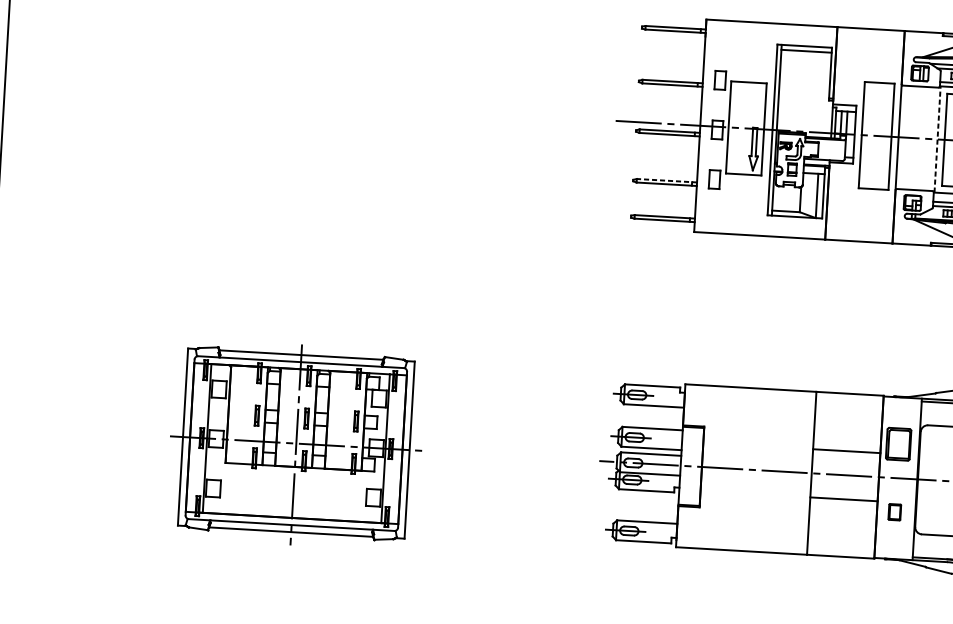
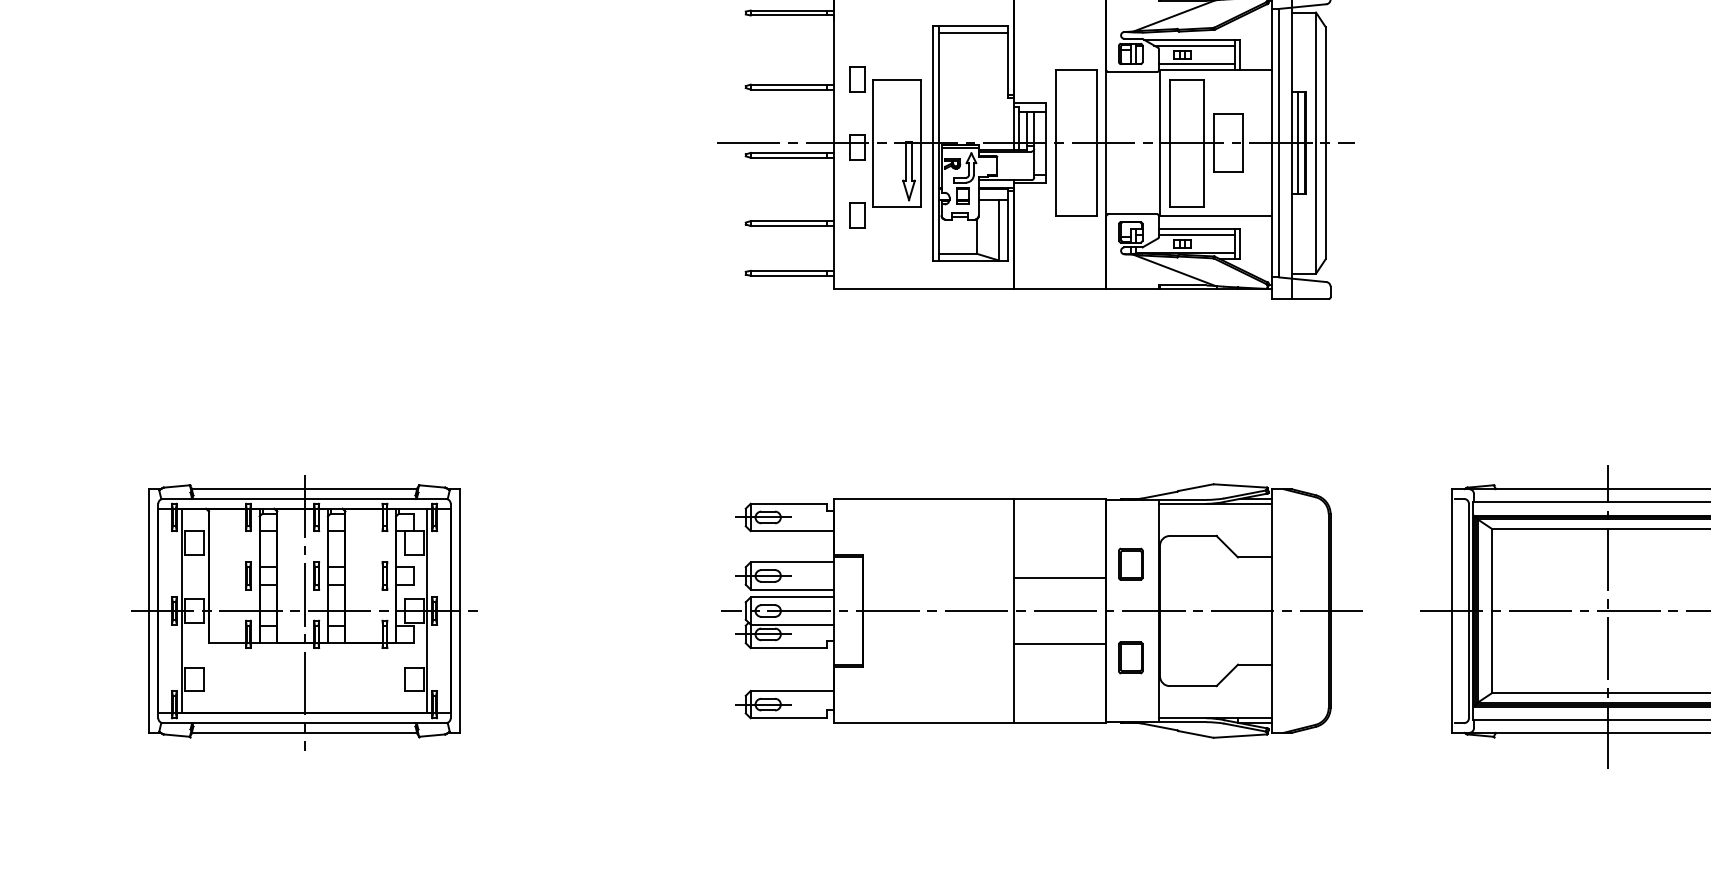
line: (937, 139) -> (1160, 142), dashed -> solid
line: (666, 180) -> (791, 221), dashed -> solid
part: (898, 443) -> (1130, 563), size x0.71
part: (894, 511) -> (1130, 657), size x1.43

